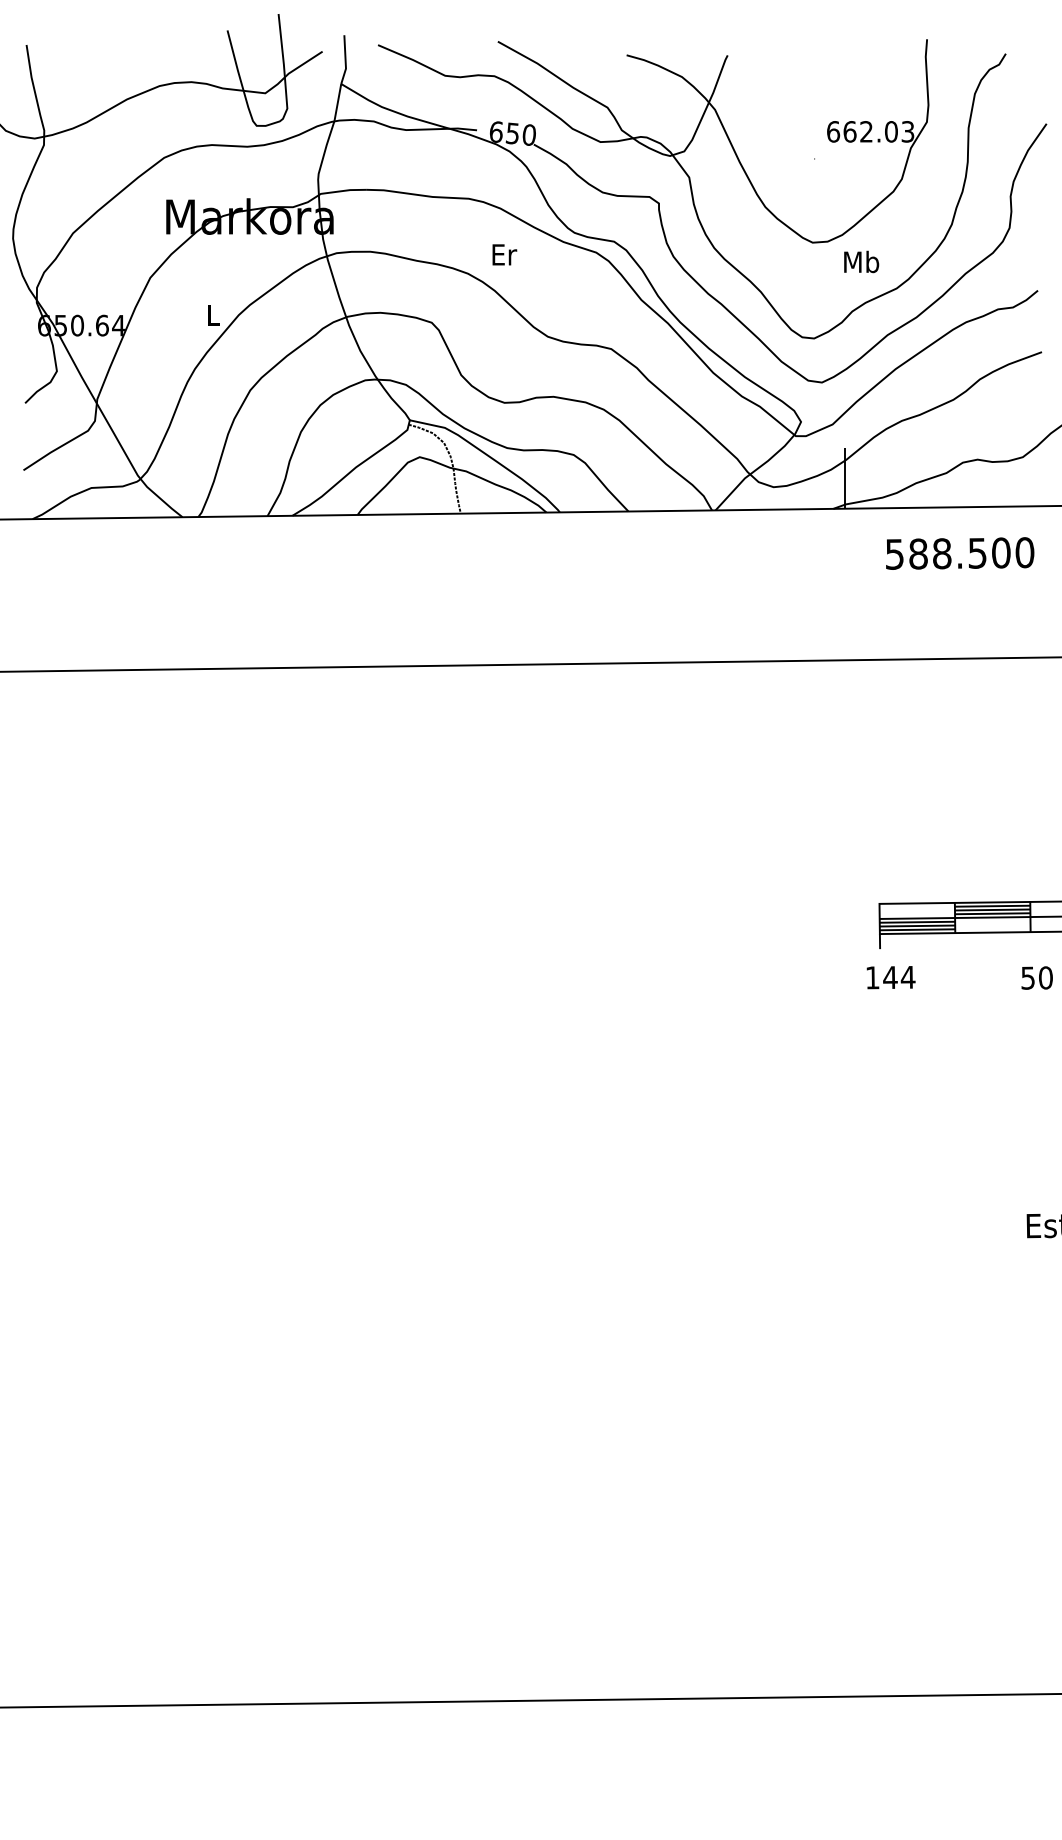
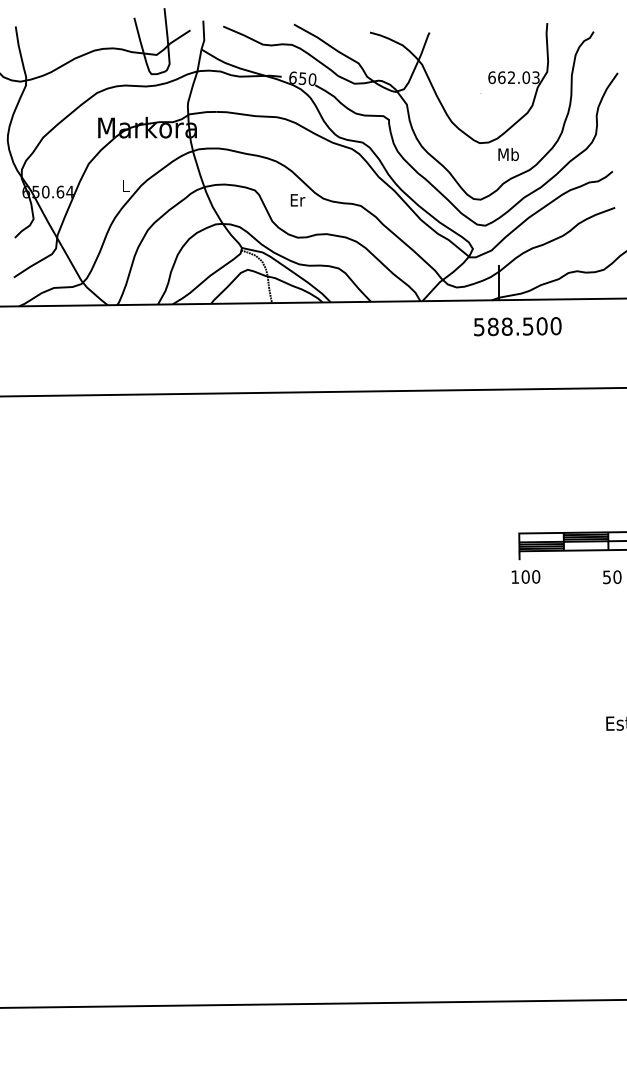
text: (503, 255) -> (297, 200), moved
text: (959, 553) -> (517, 326), moved
text: (898, 976) -> (530, 576), 144 -> 100

